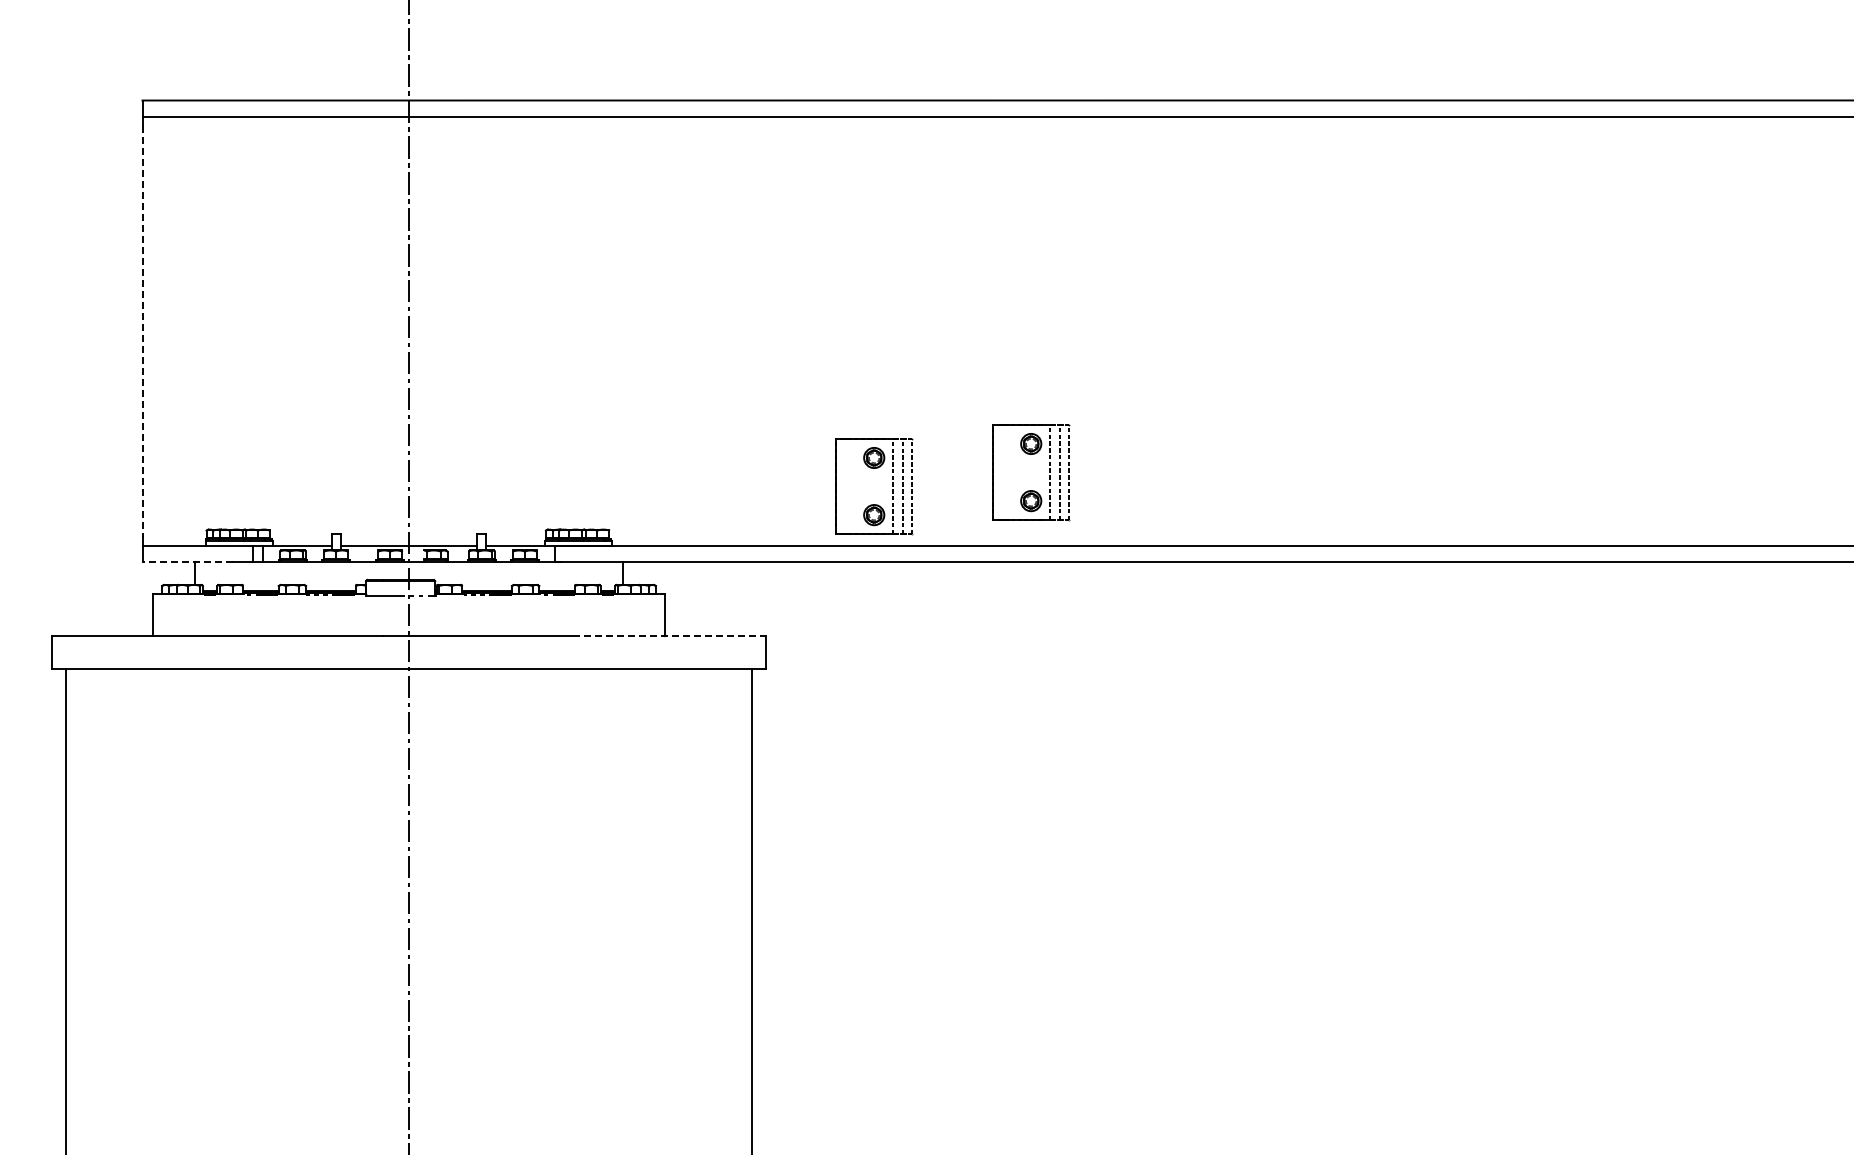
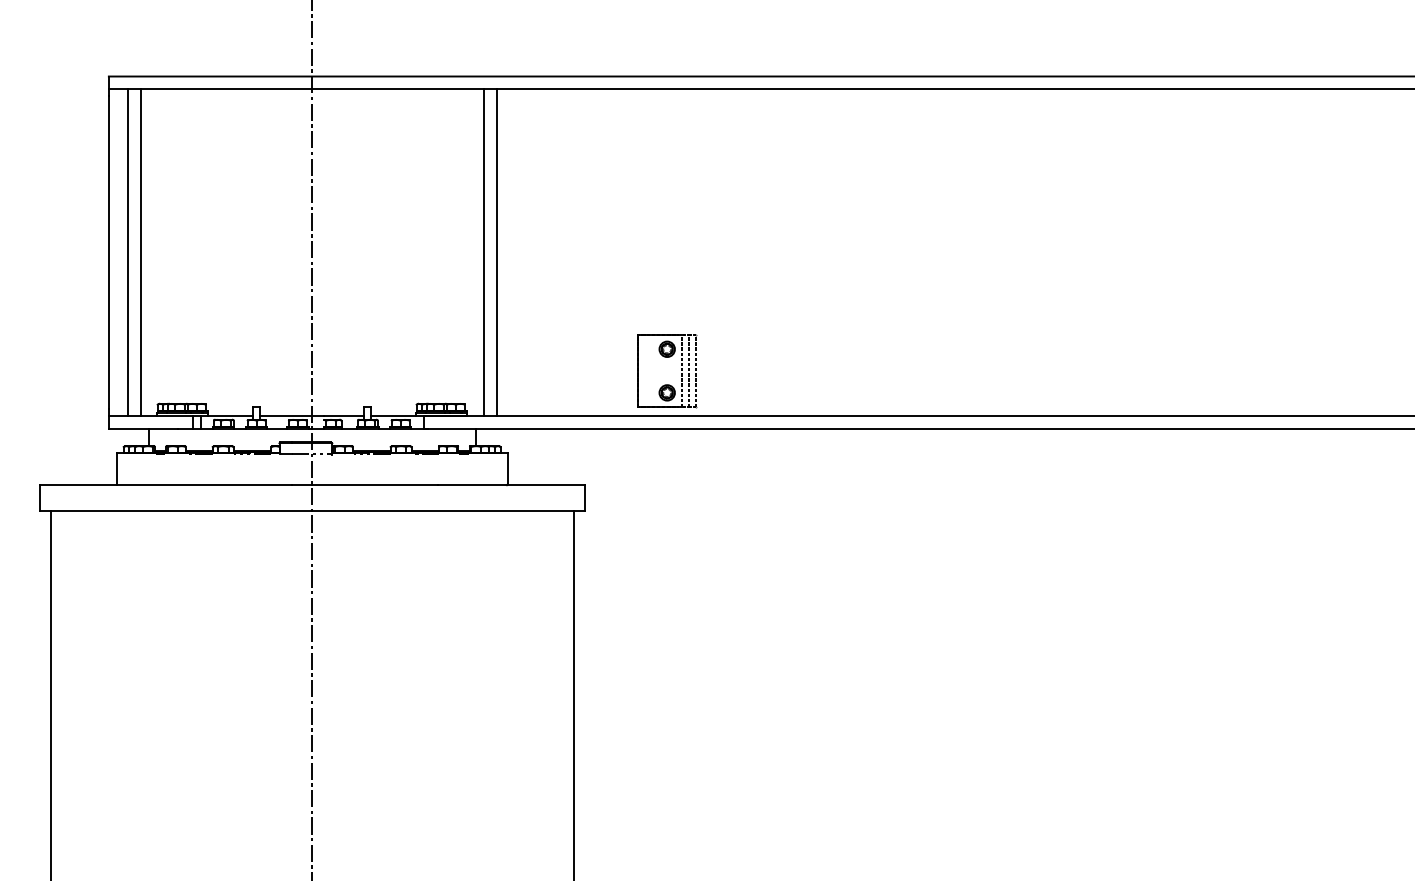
line: (142, 331) -> (108, 252), dashed -> solid
line: (167, 331) -> (127, 252), added
line: (184, 331) -> (140, 252), added
line: (633, 331) -> (483, 252), added
line: (650, 331) -> (496, 252), added
part: (1031, 454) -> (787, 346), removed
line: (187, 562) -> (143, 429), dashed -> solid
line: (670, 636) -> (511, 485), dashed -> solid

